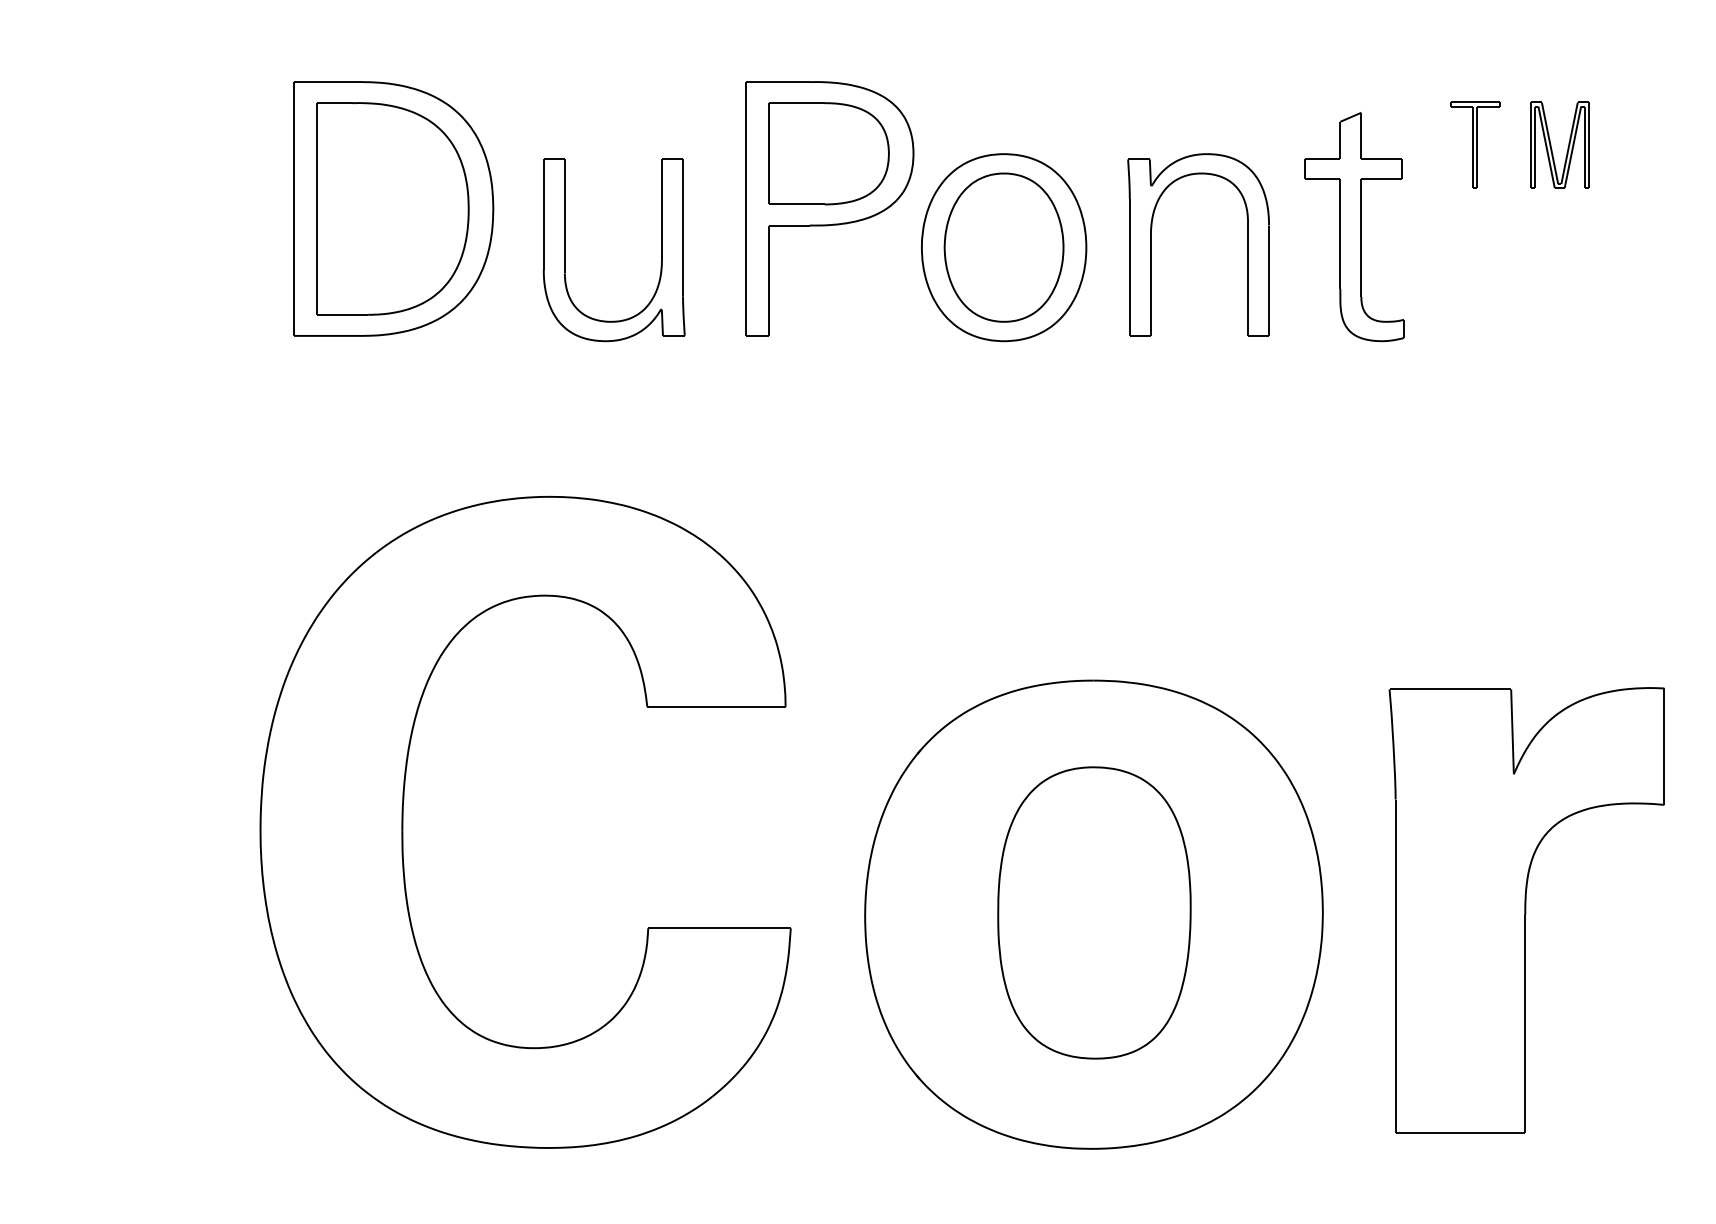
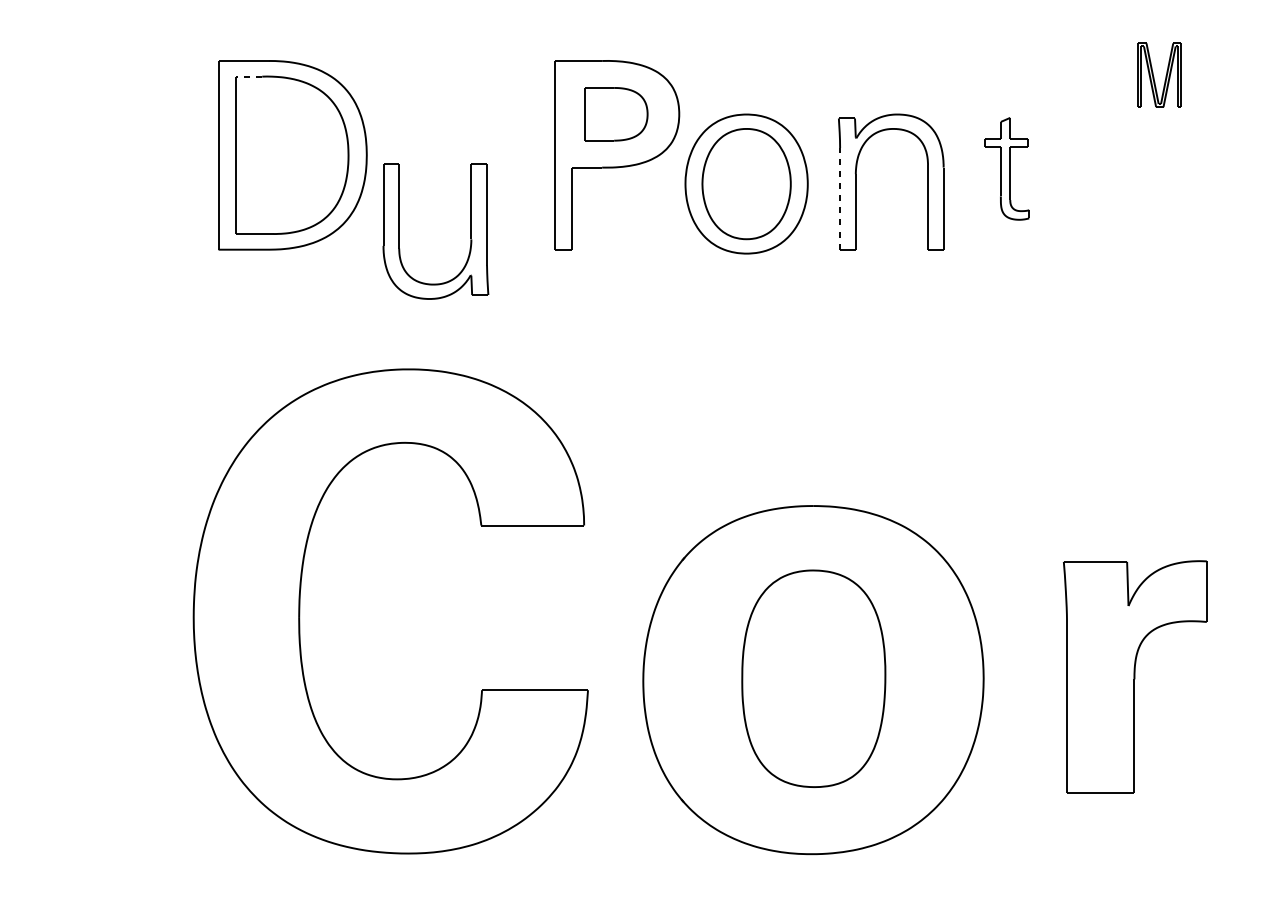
line: (334, 103) -> (248, 76), solid -> dashed
part: (1475, 144) -> (1097, 107), removed
part: (1551, 144) -> (1153, 74), moved
part: (828, 153) -> (616, 114), size x0.7
part: (1354, 227) -> (1007, 169), size x0.6
part: (565, 250) -> (399, 231), moved
line: (1129, 267) -> (839, 198), solid -> dashed
part: (1526, 910) -> (1135, 676), size x0.7

